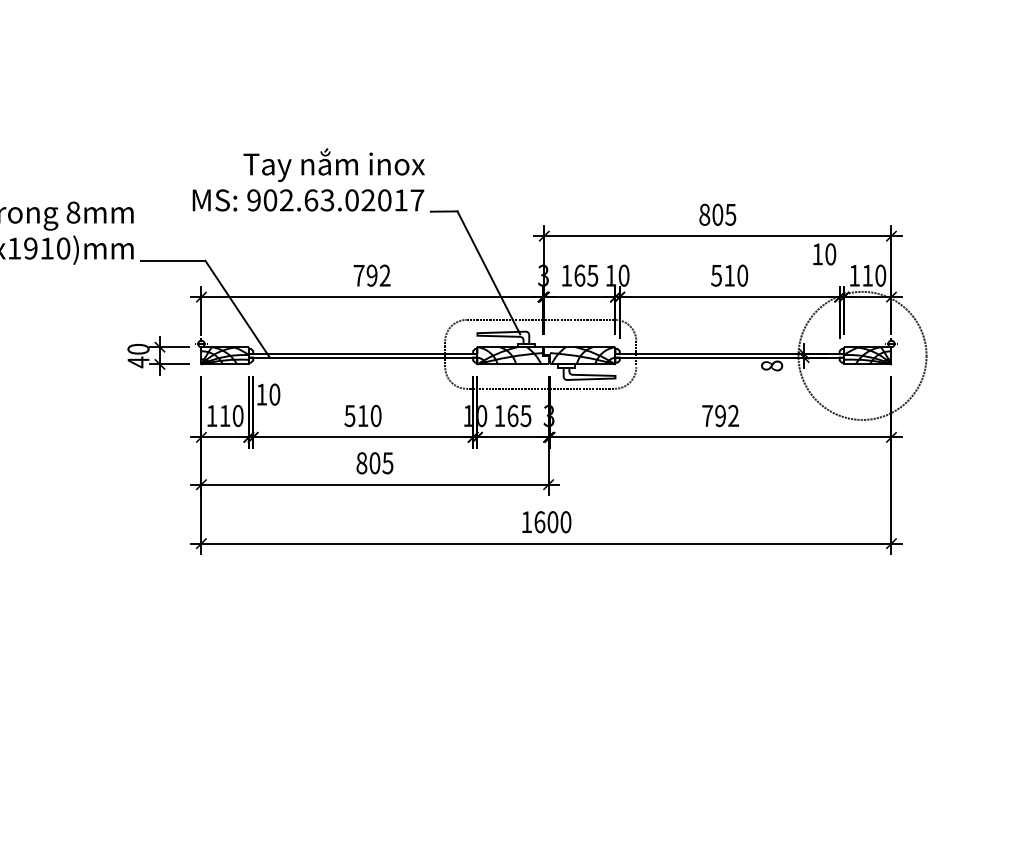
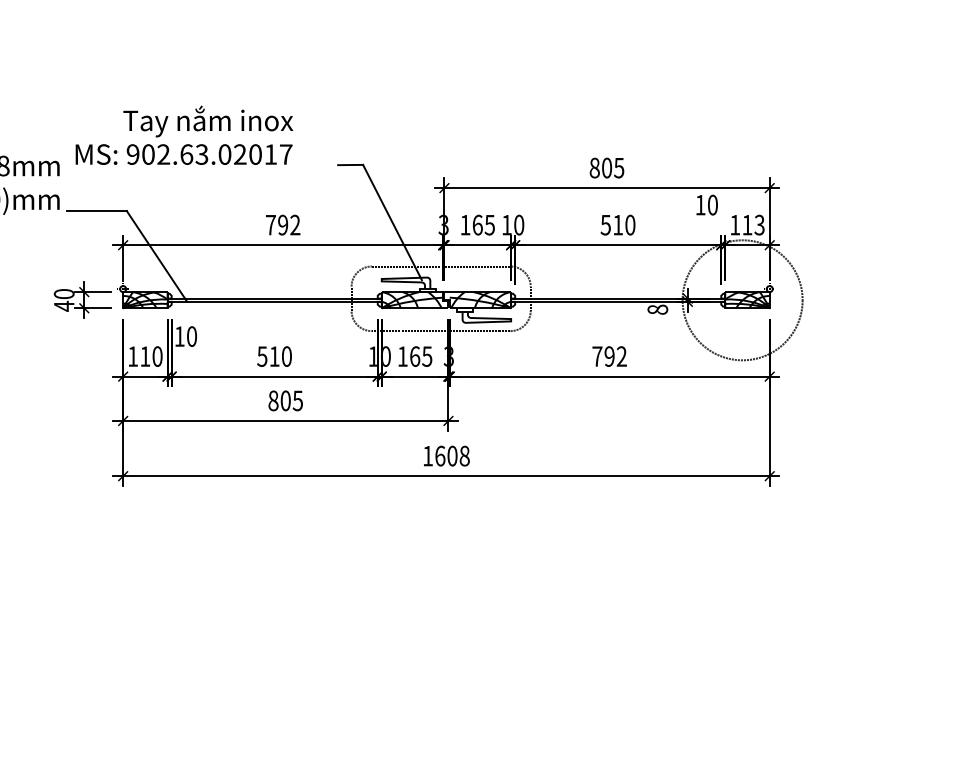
text: (308, 179) -> (184, 135), moved
text: (880, 275) -> (759, 224), 110 -> 113
text: (565, 521) -> (464, 455), 1600 -> 1608

